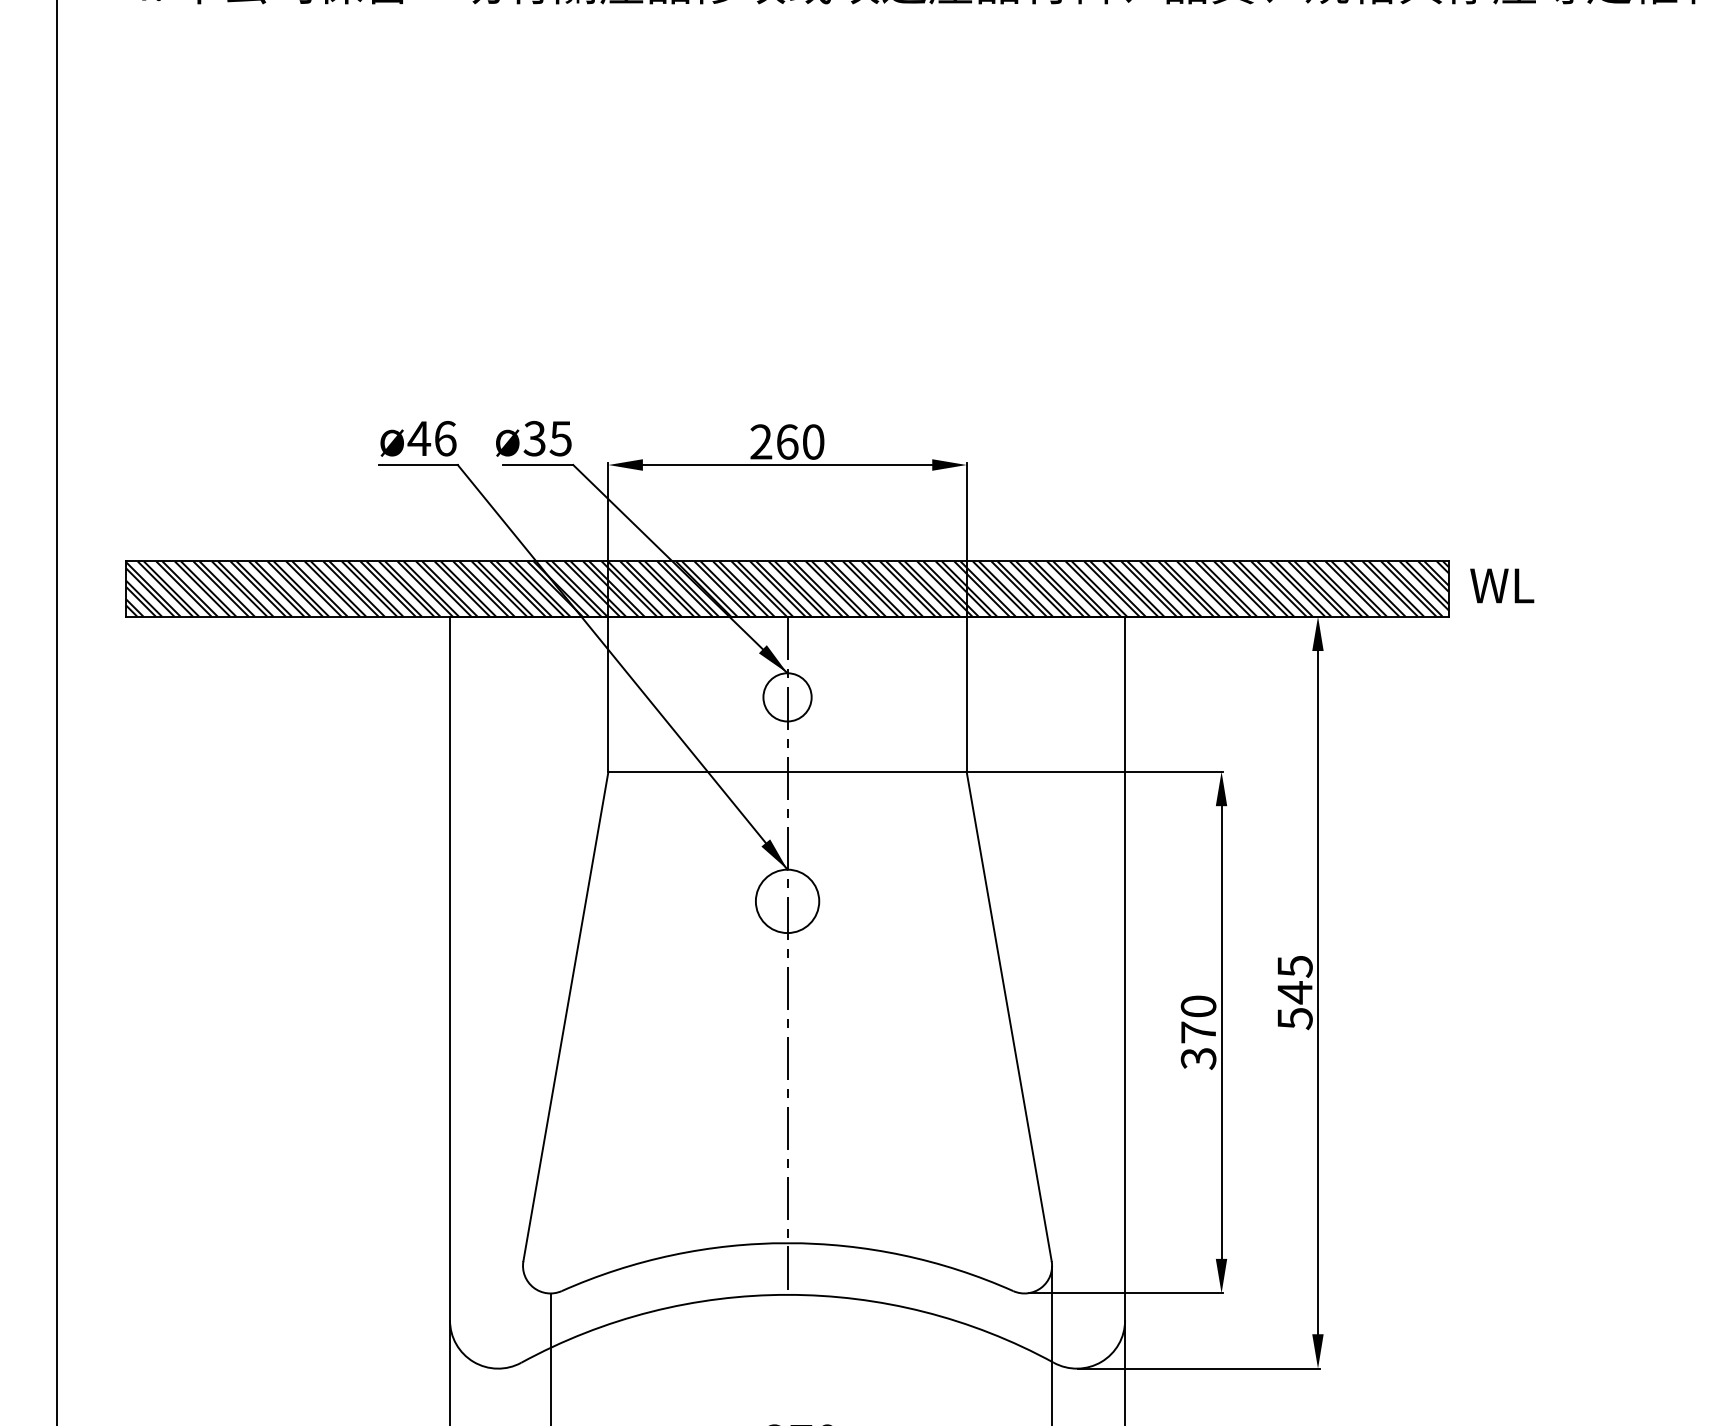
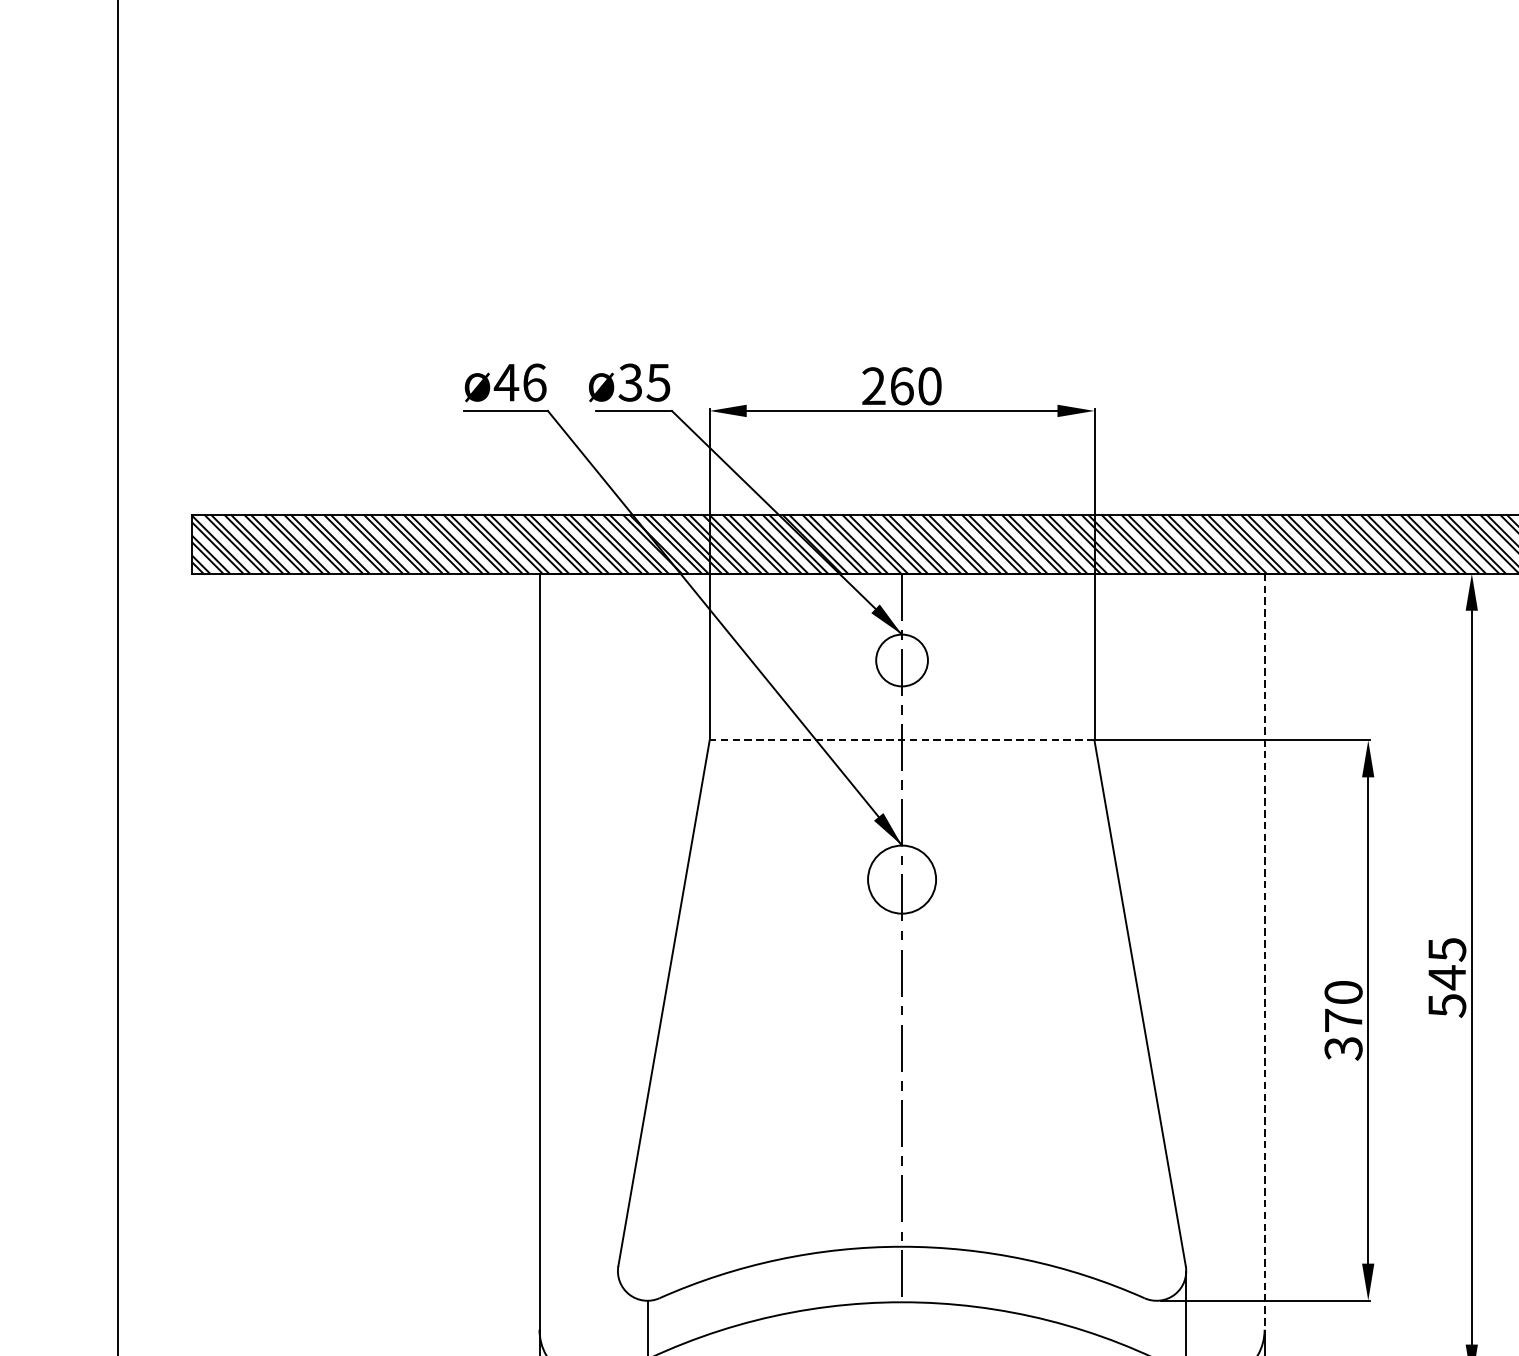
line: (787, 771) -> (902, 740), solid -> dashed
line: (1125, 968) -> (1265, 951), solid -> dashed

